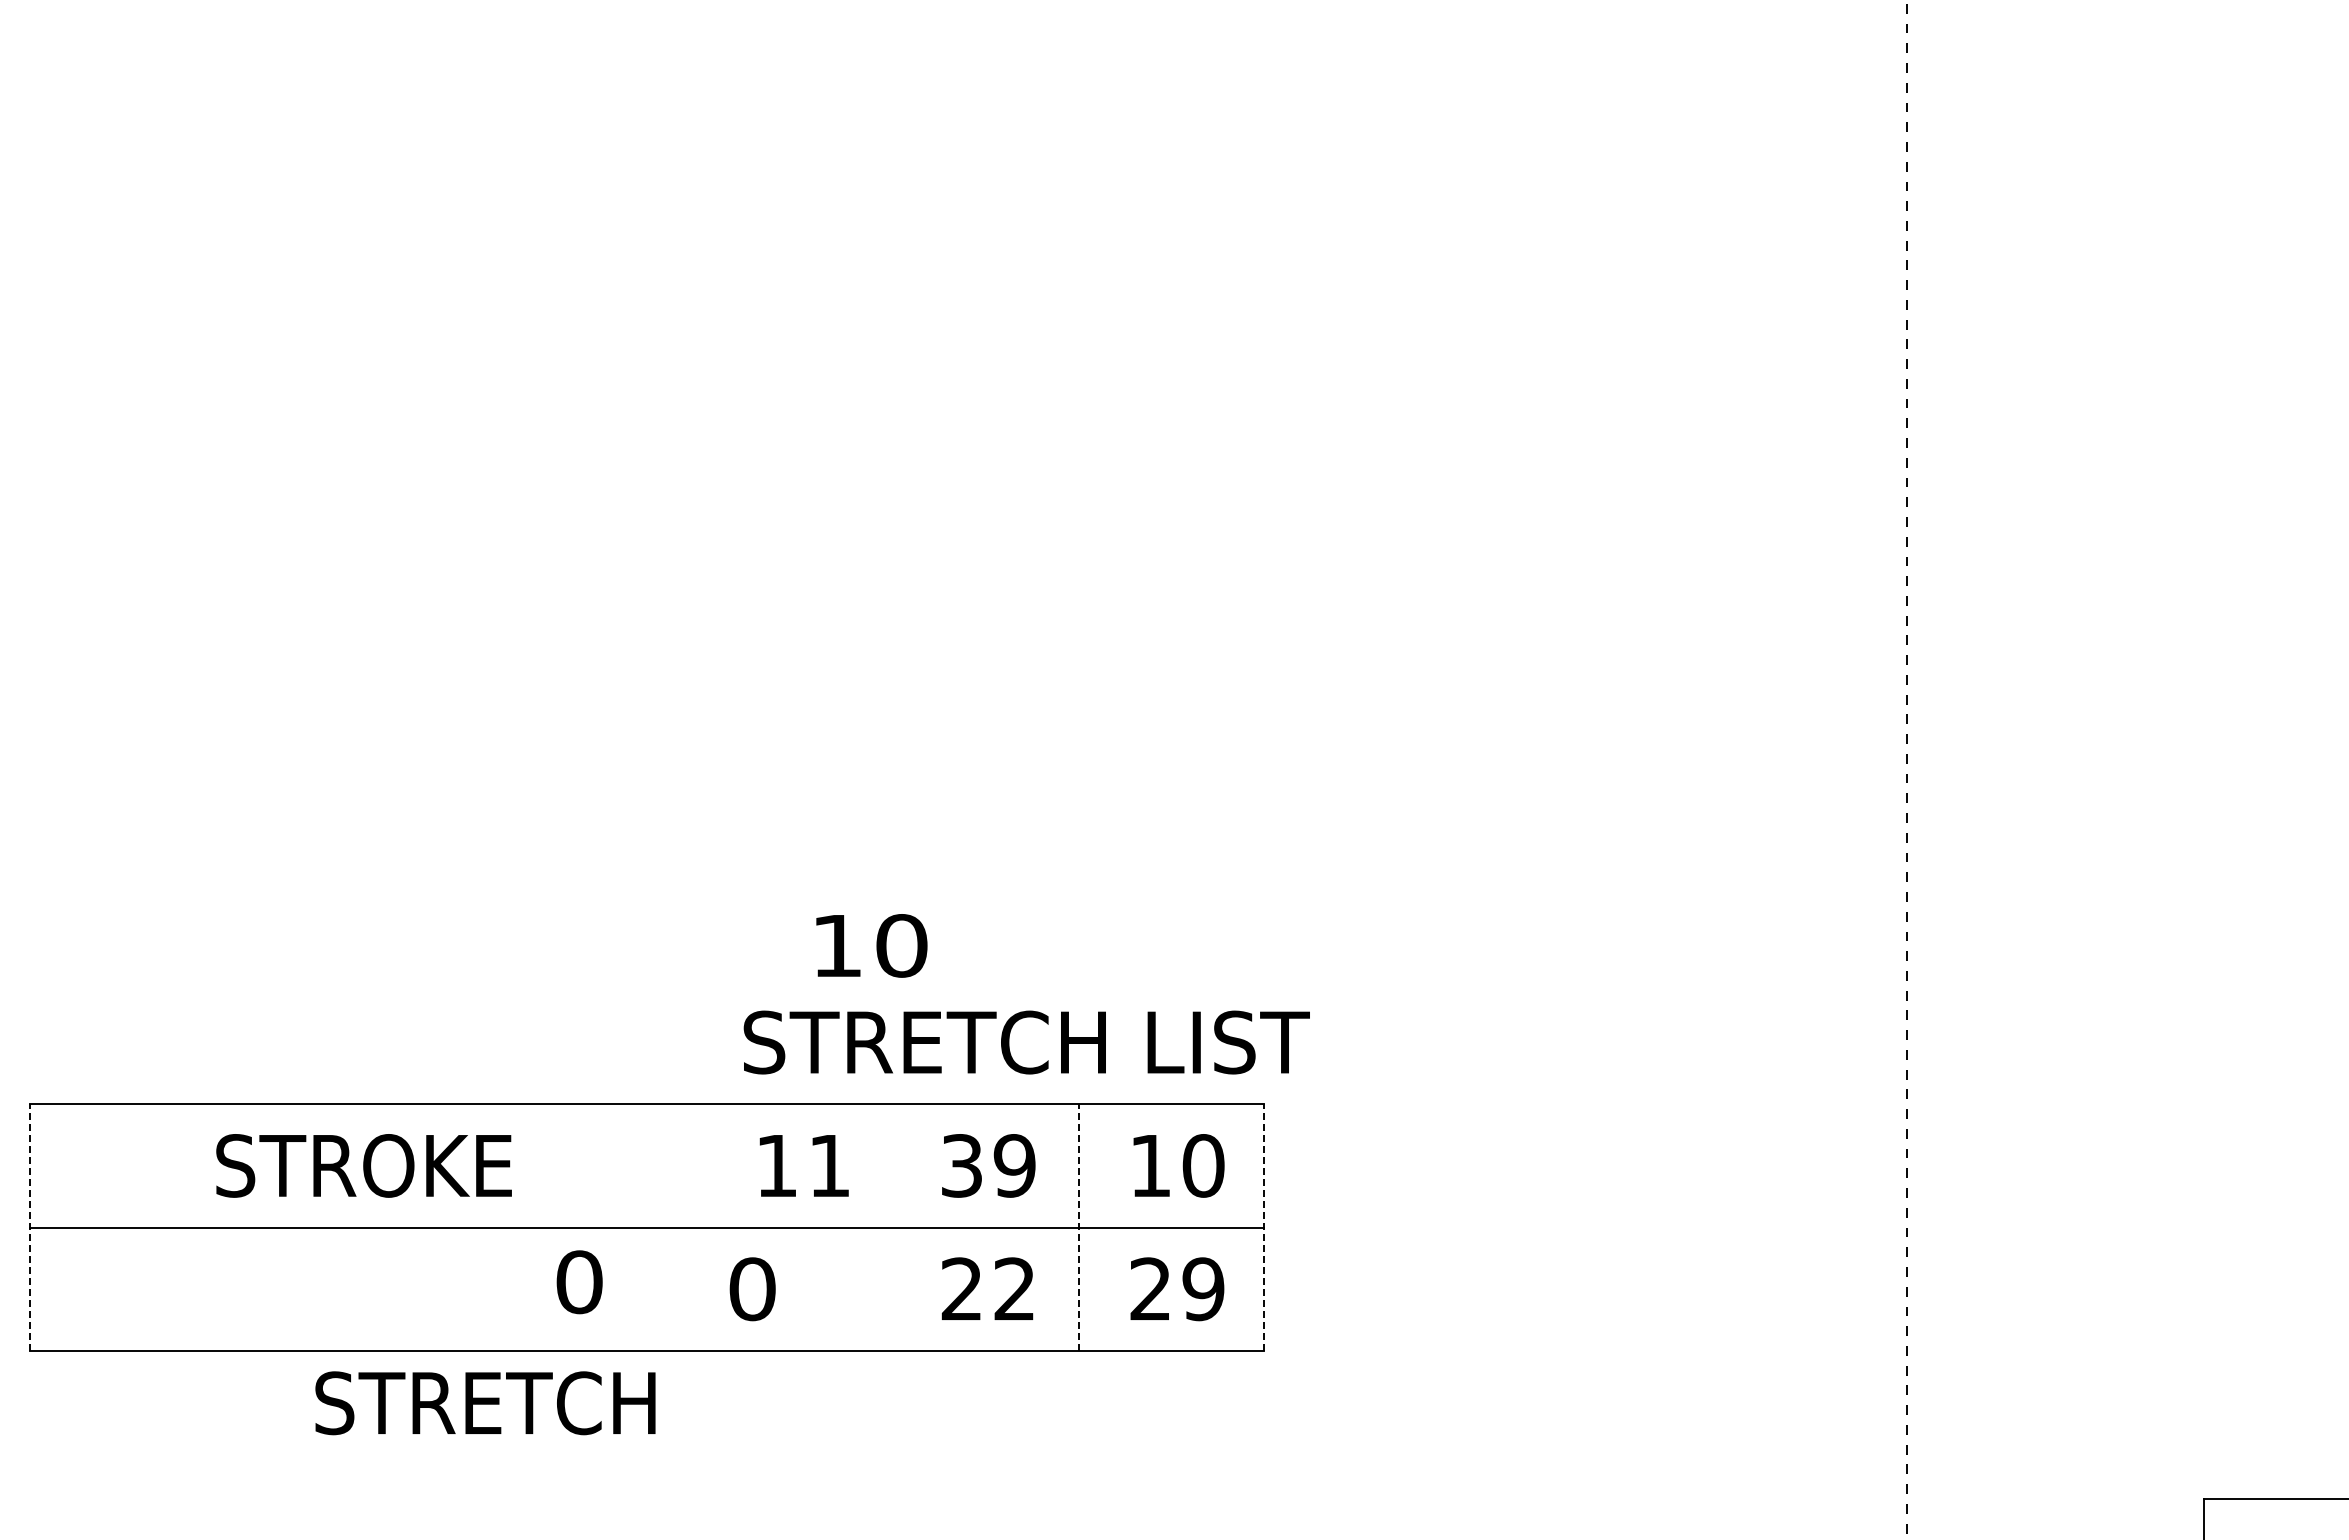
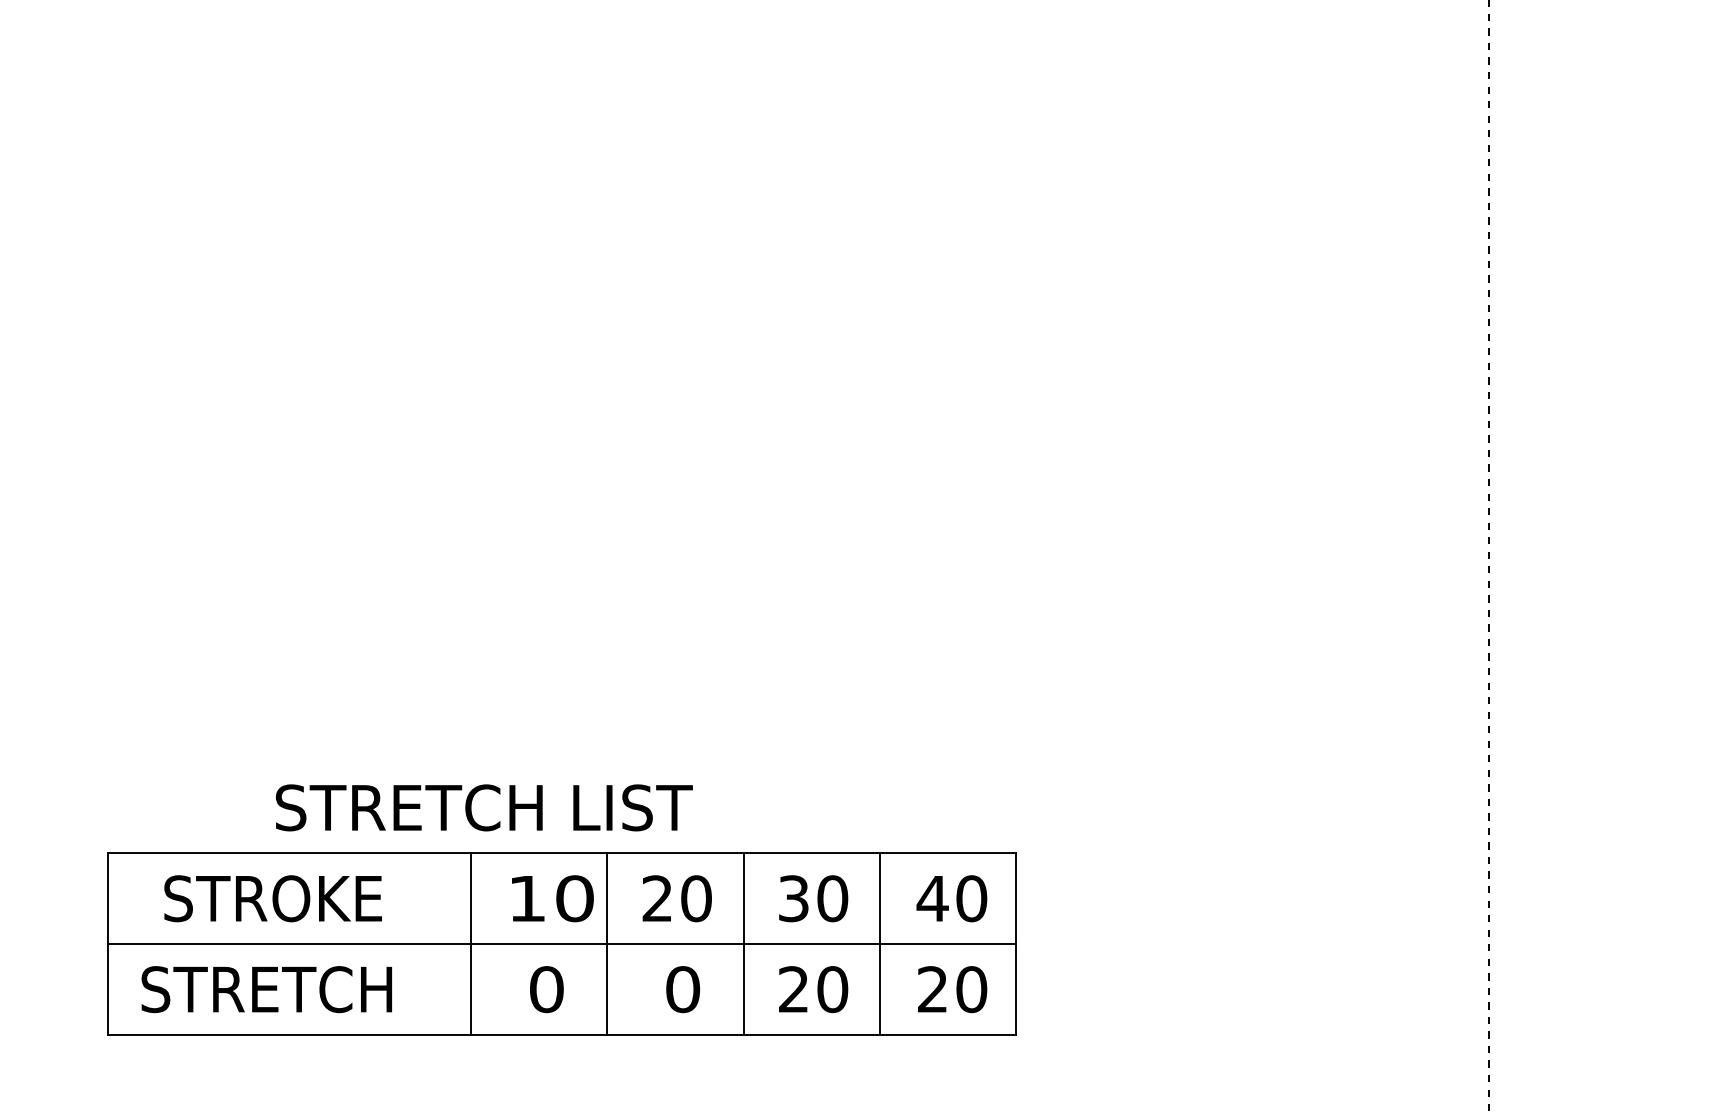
text: (871, 945) -> (552, 898), moved
text: (1026, 1042) -> (484, 807), moved
text: (363, 1165) -> (272, 898), moved
text: (803, 1165) -> (677, 898), 11 -> 20
text: (1014, 1165) -> (832, 898), 39 -> 30
text: (1150, 1165) -> (932, 898), 10 -> 40
line: (30, 1227) -> (107, 944), dashed -> solid
line: (523, 1227) -> (470, 944), added
line: (708, 1227) -> (607, 944), added
line: (893, 1227) -> (743, 944), added
line: (1078, 1227) -> (879, 944), dashed -> solid
line: (1263, 1227) -> (1015, 944), dashed -> solid
text: (579, 1282) -> (546, 989), moved
text: (752, 1289) -> (682, 989), moved
text: (1014, 1289) -> (832, 989), 22 -> 20
text: (1203, 1289) -> (971, 989), 29 -> 20
text: (485, 1403) -> (266, 989), moved

